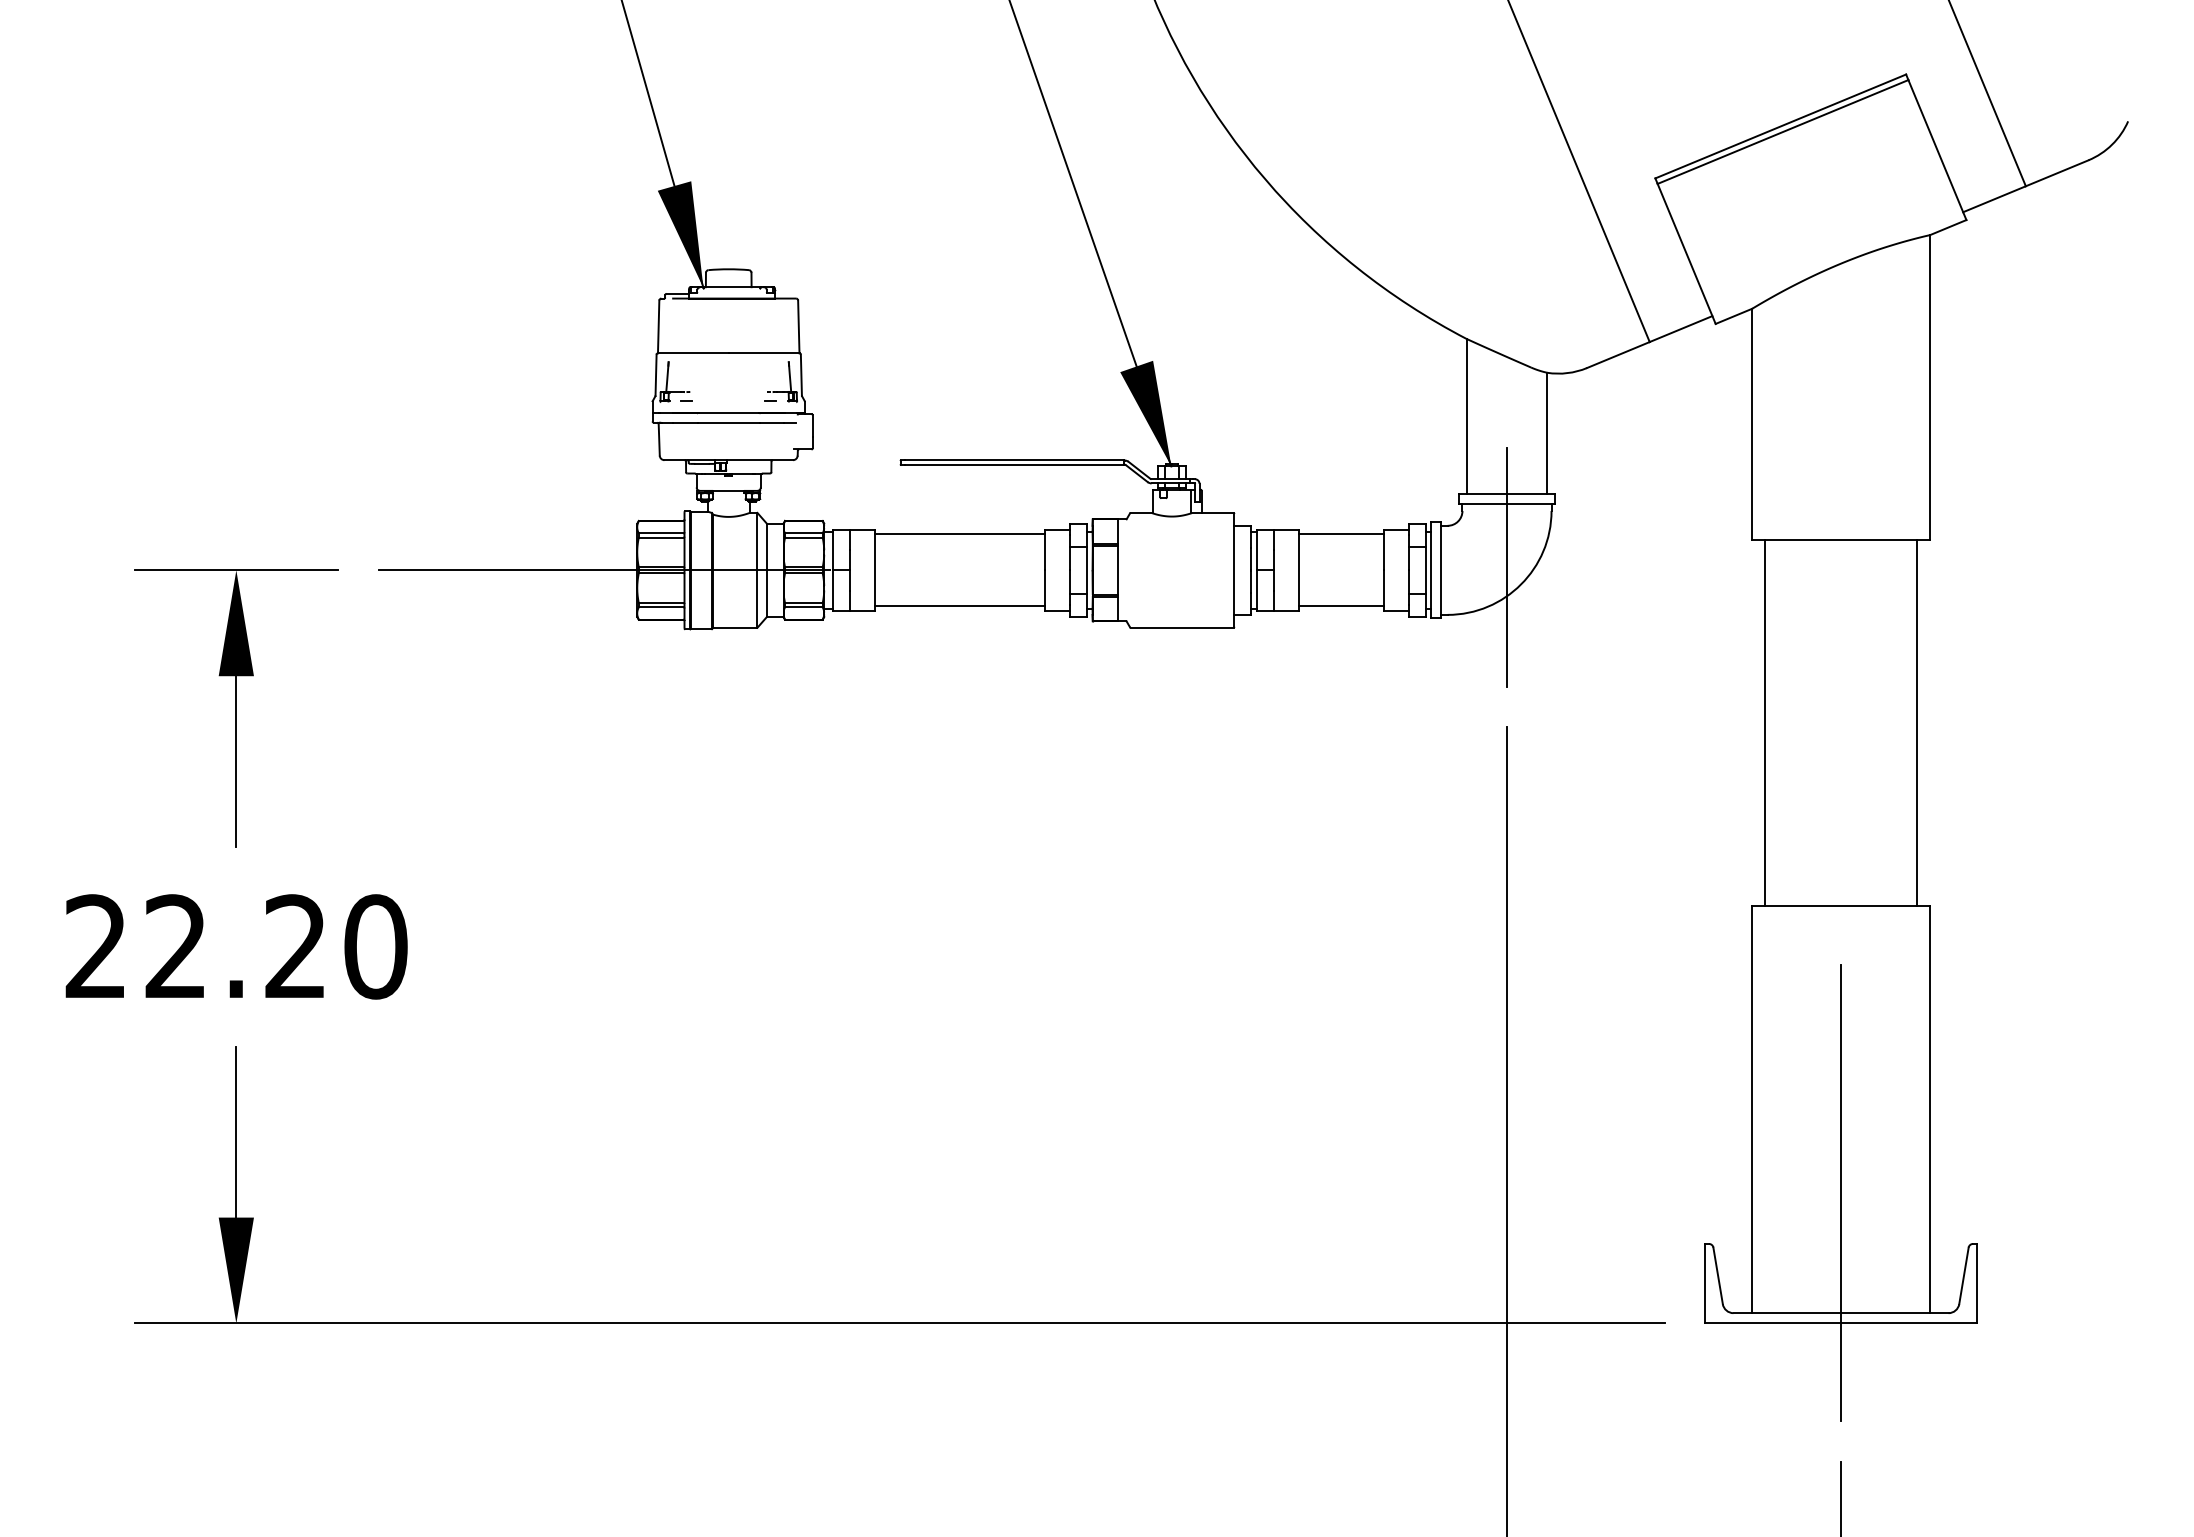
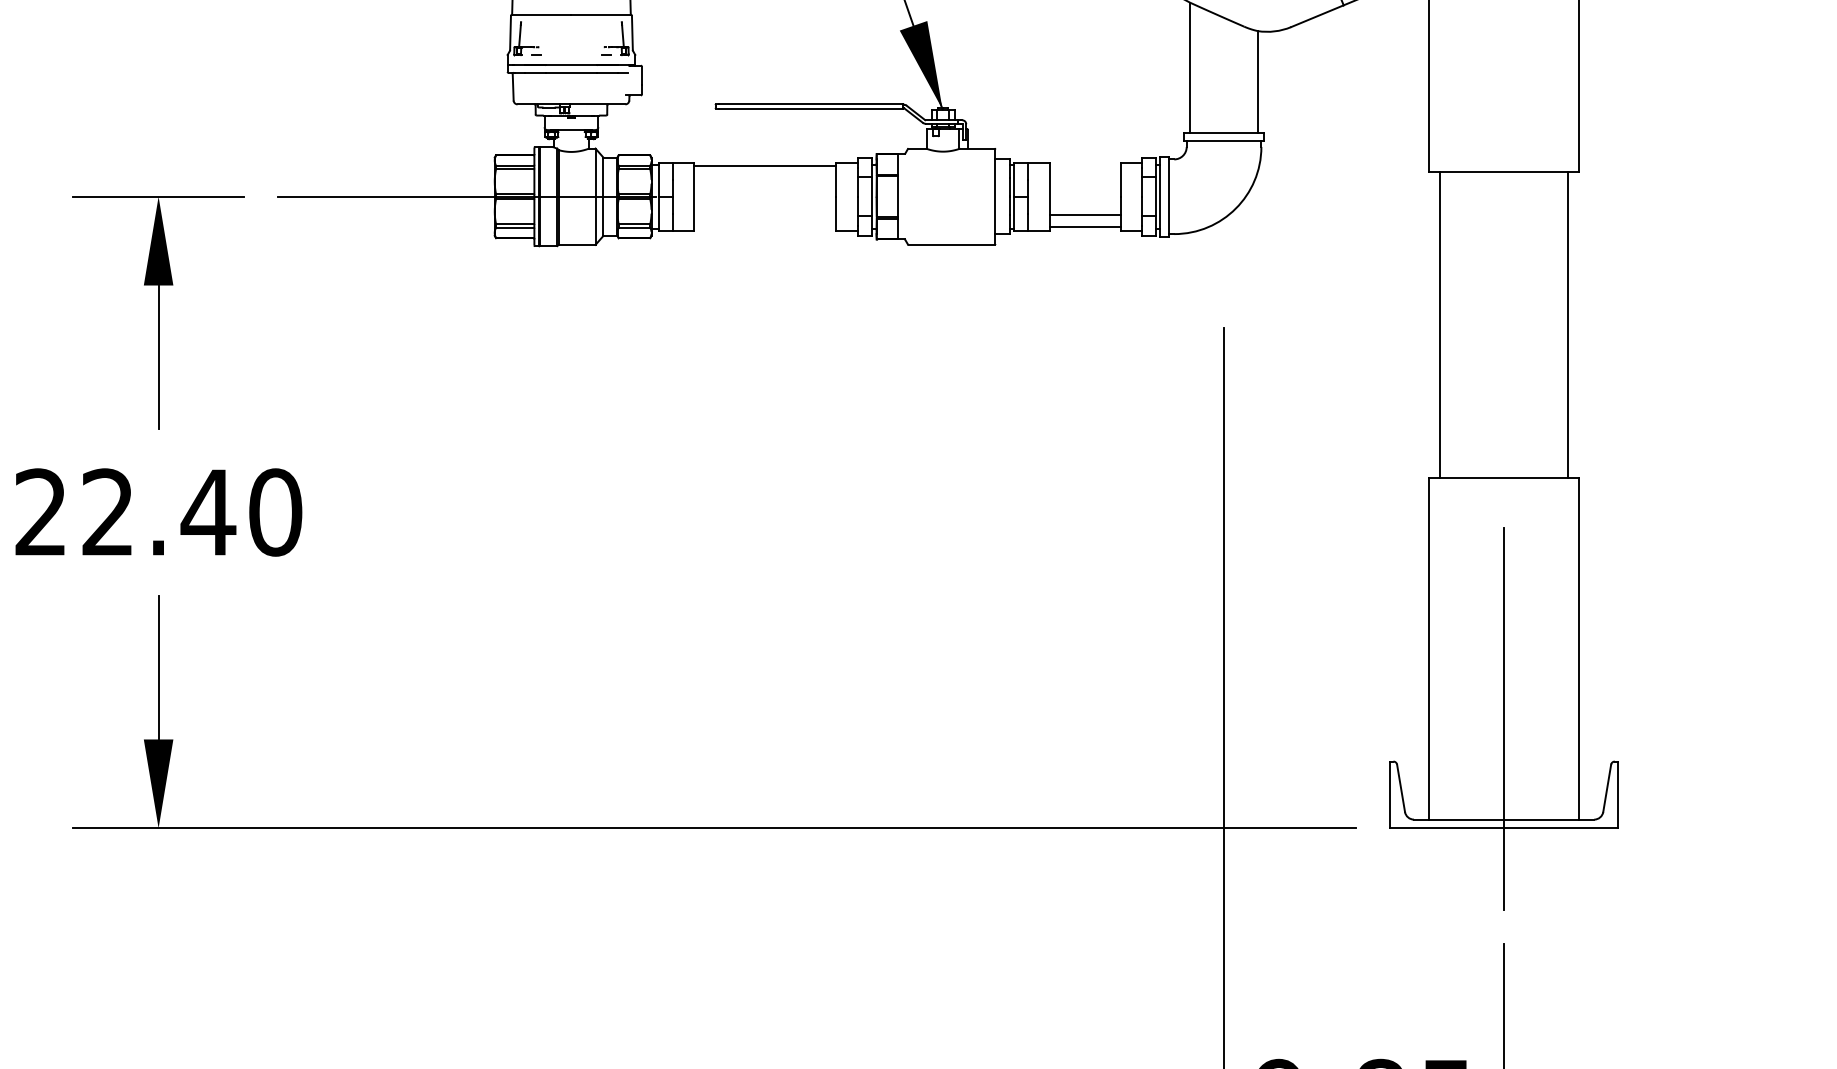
line: (1341, 534) -> (1085, 215), moved
line: (1506, 567) -> (1223, 194), removed
line: (959, 606) -> (764, 227), removed
text: (295, 945) -> (208, 511), 22.20 -> 22.40

